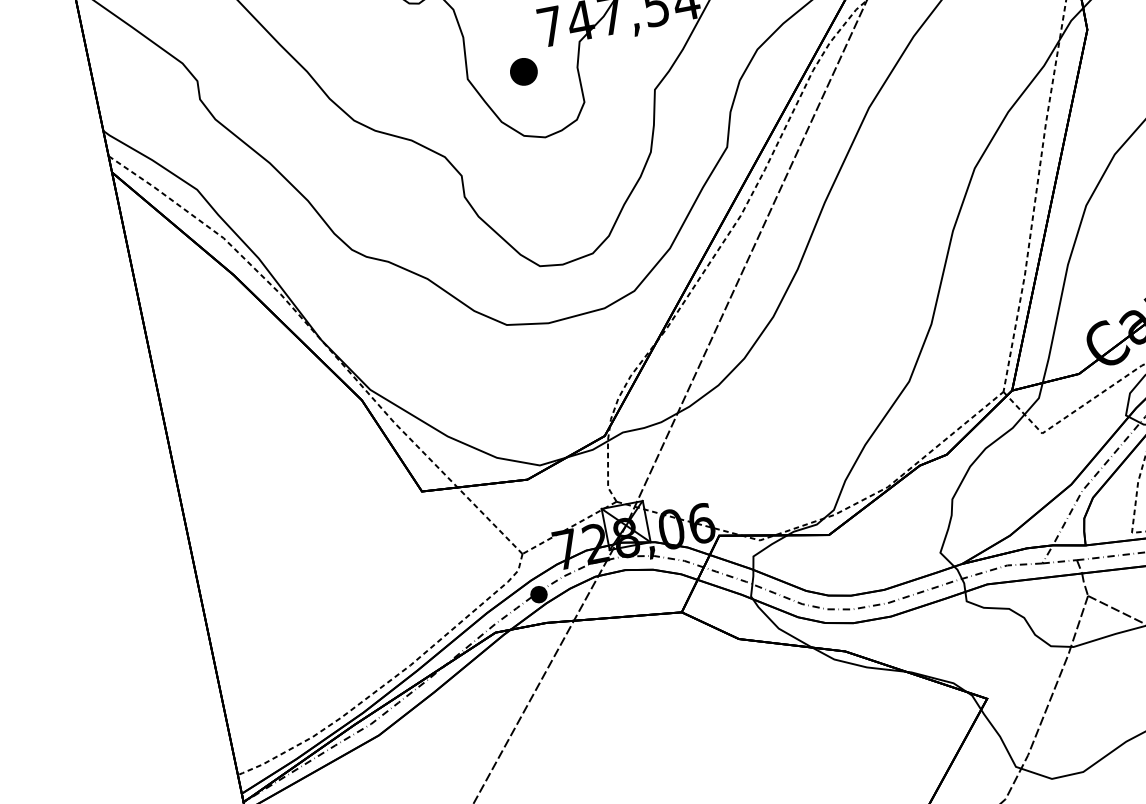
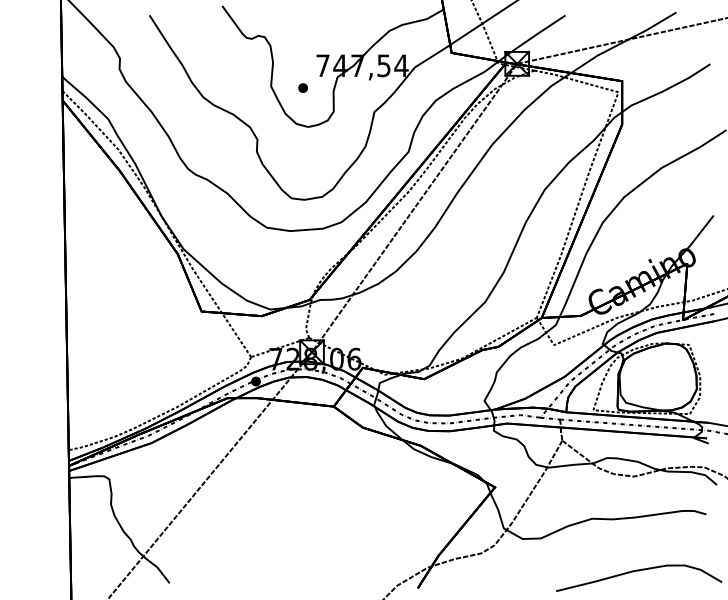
part: (522, 70) -> (302, 87), size x0.62

